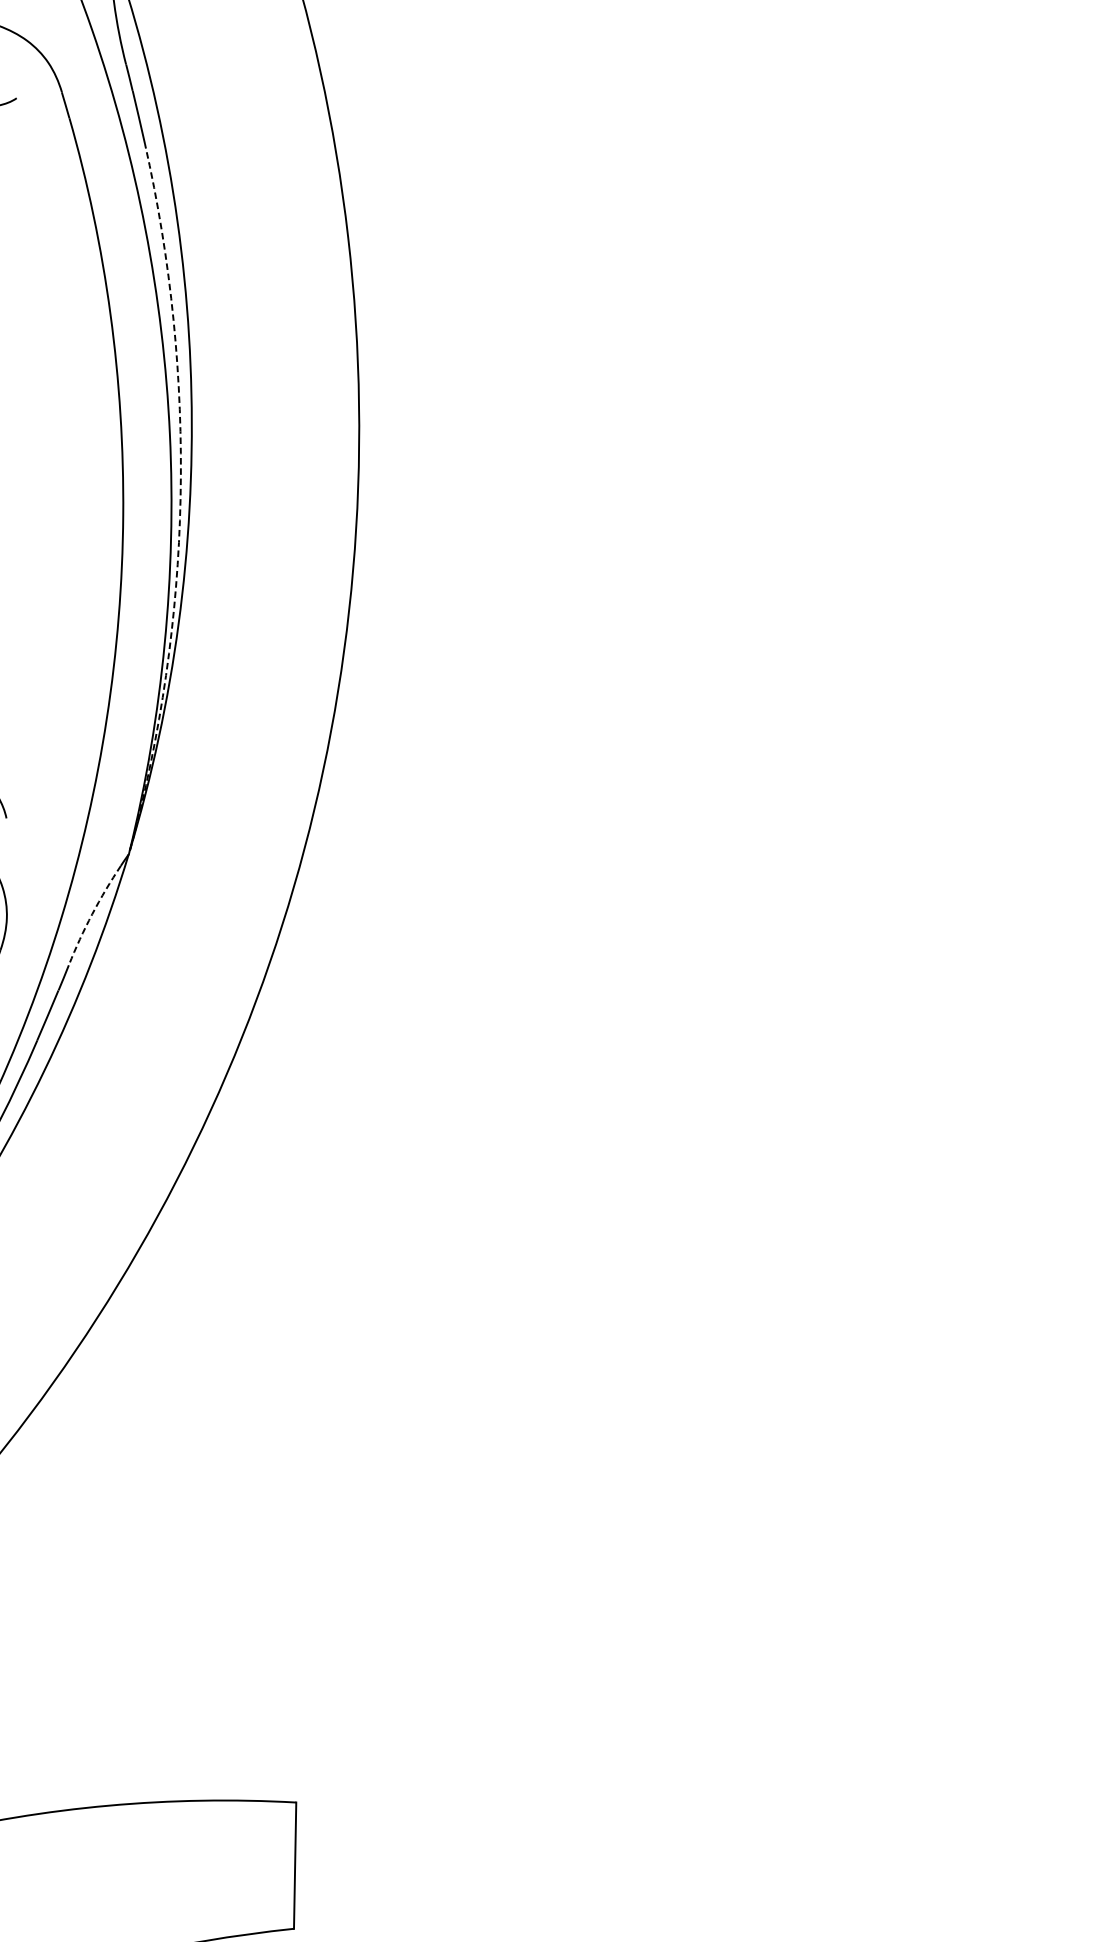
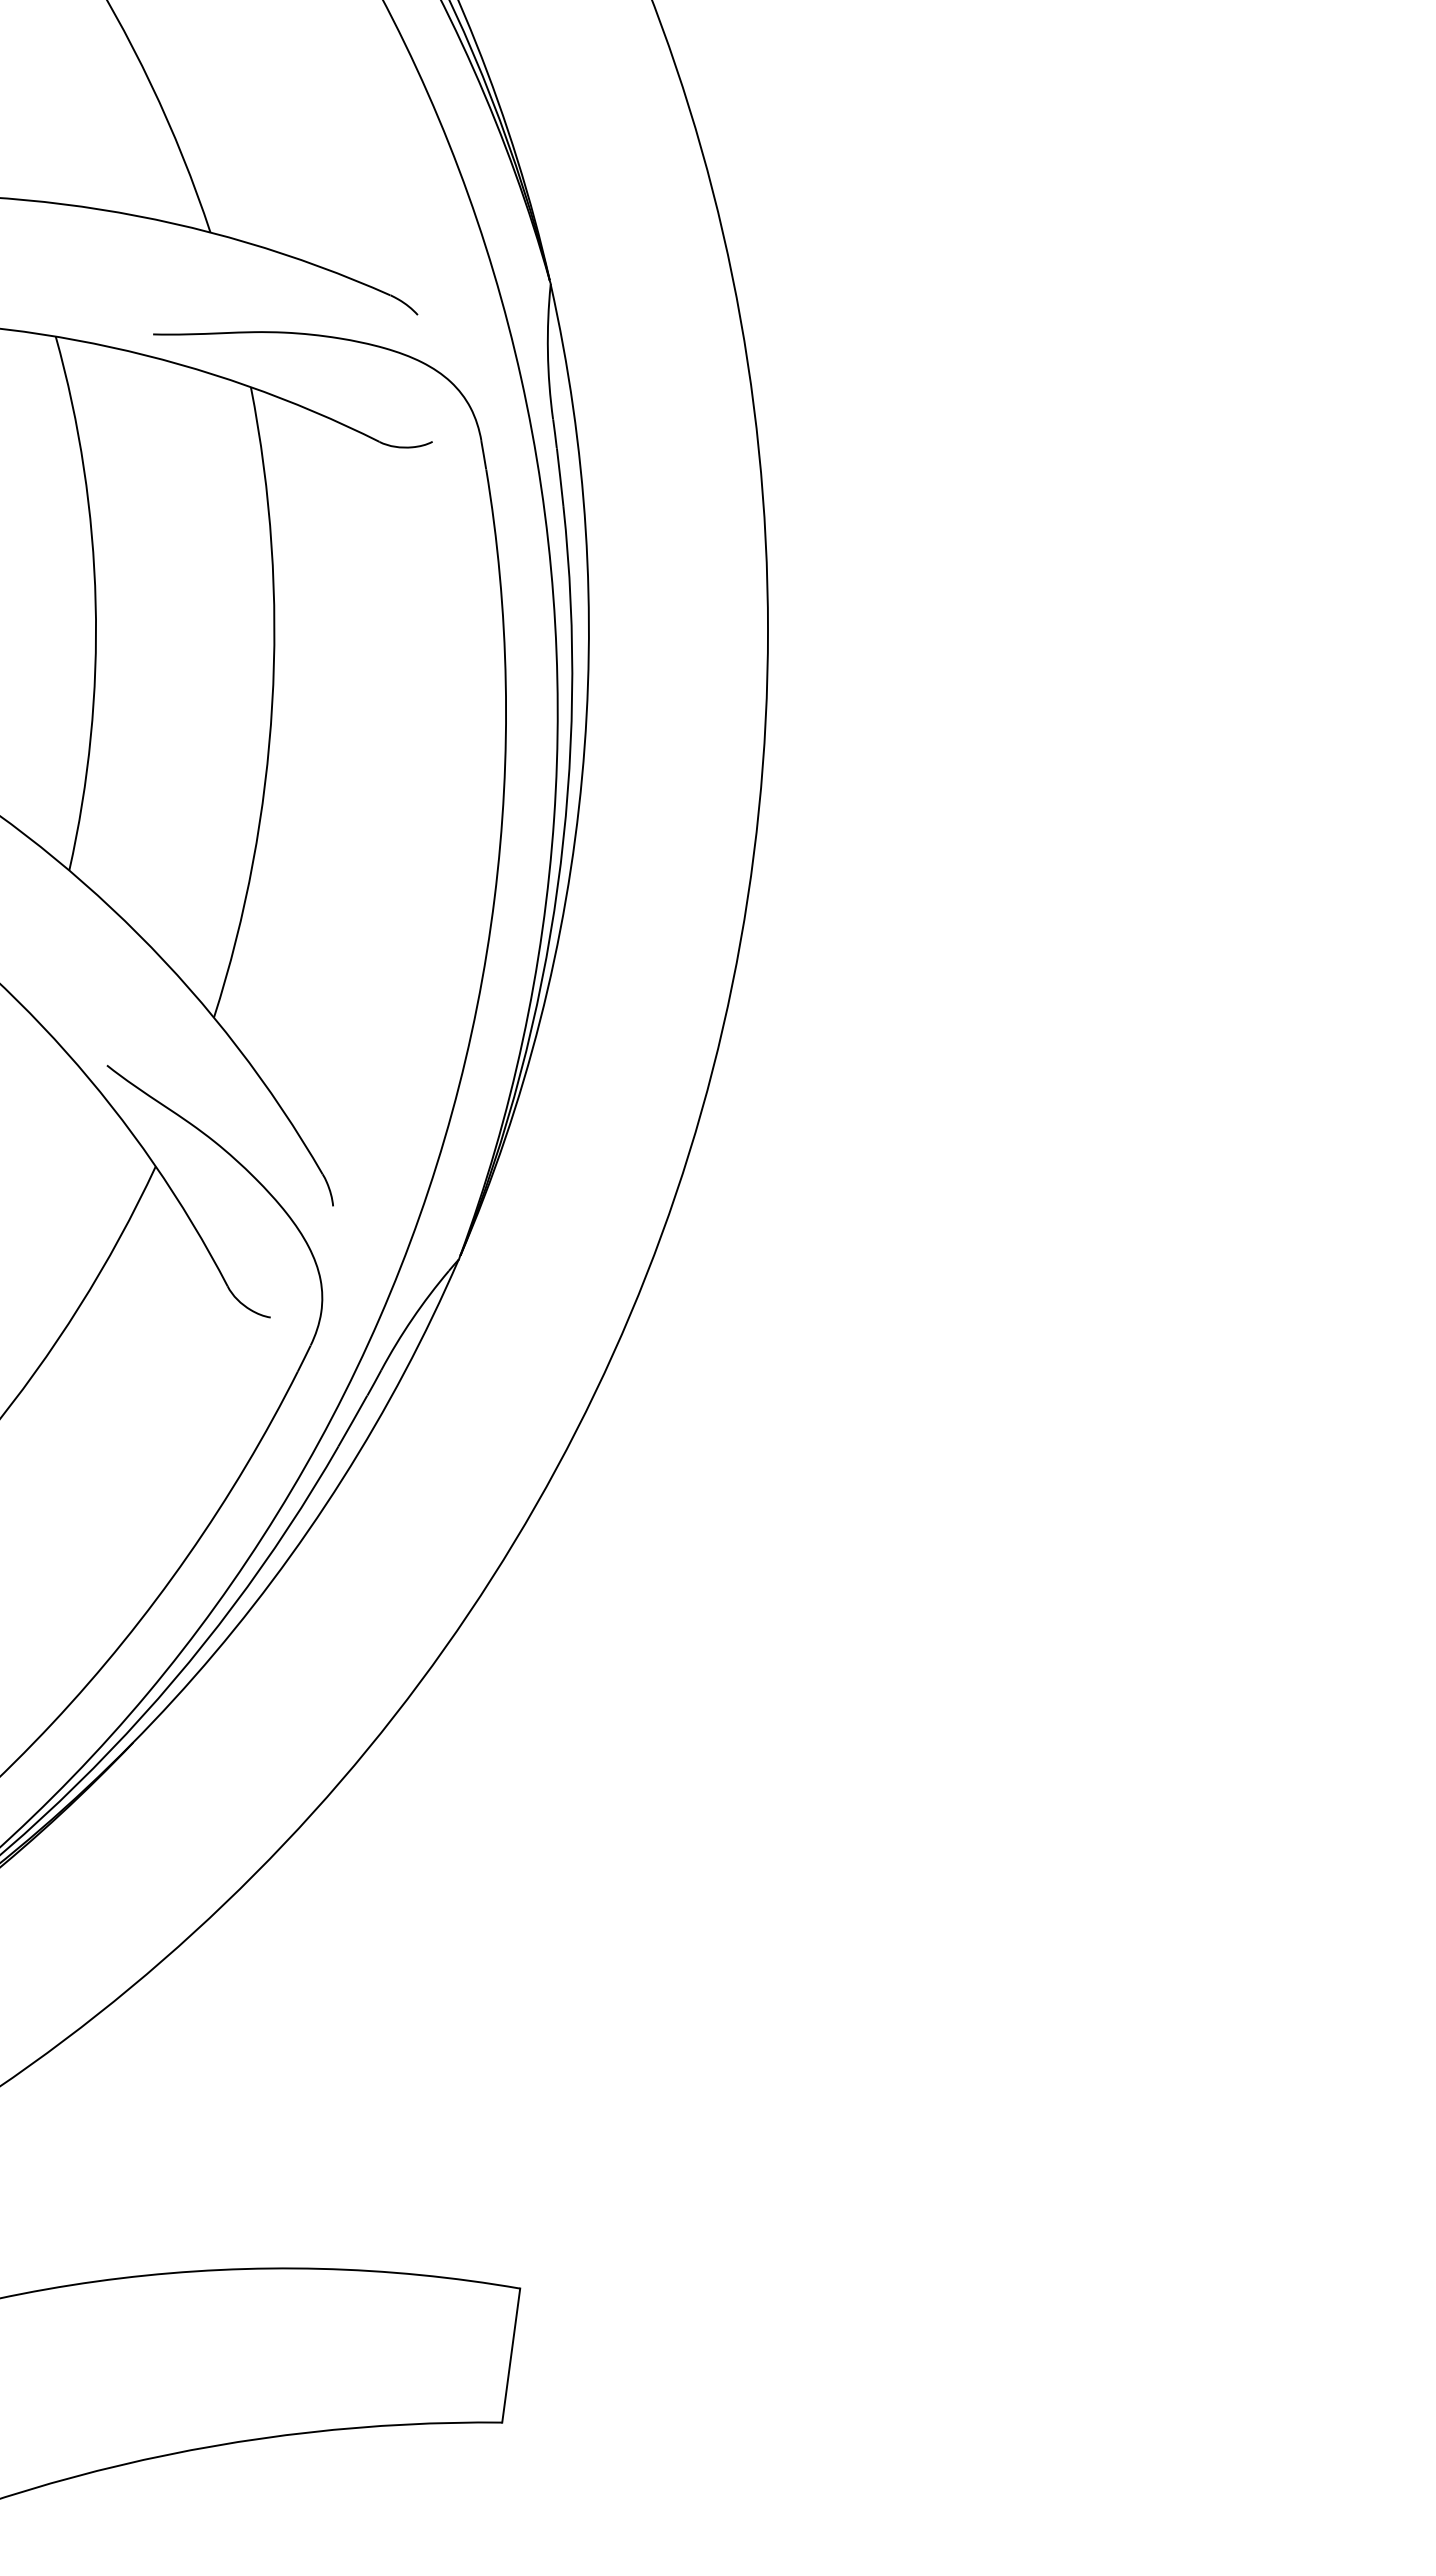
arc: (180, 498) -> (557, 887), dashed -> solid
arc: (92, 913) -> (412, 1318), dashed -> solid

